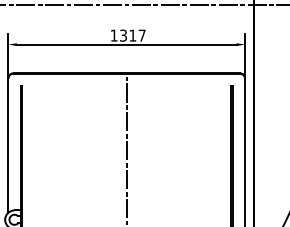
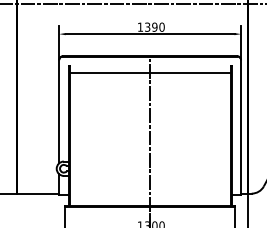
text: (137, 34) -> (158, 26), 1317 -> 1390
line: (125, 95) -> (149, 73), added

